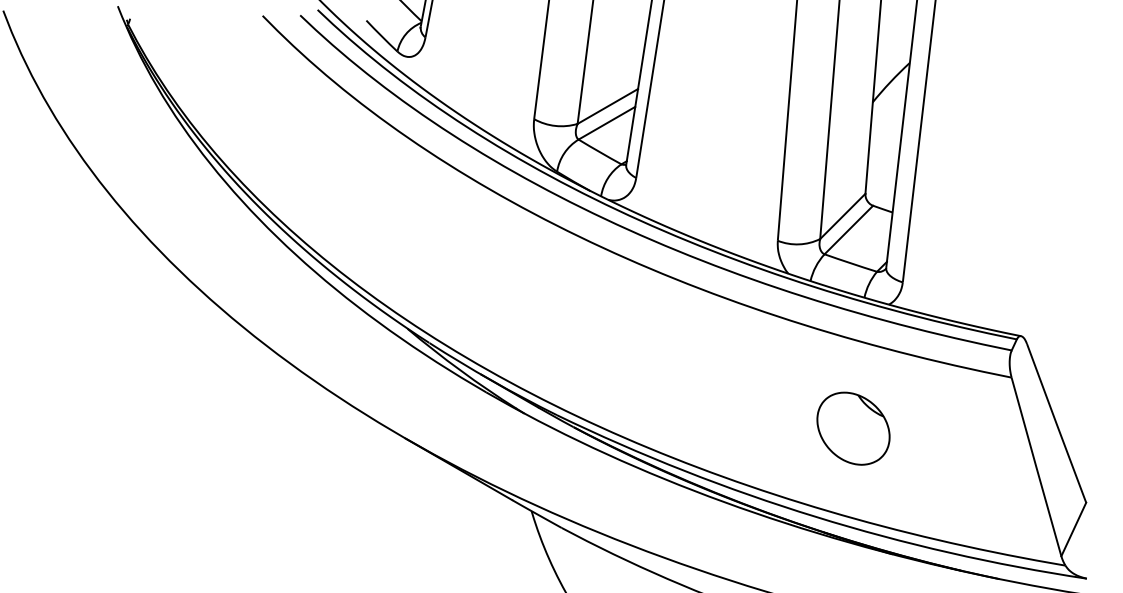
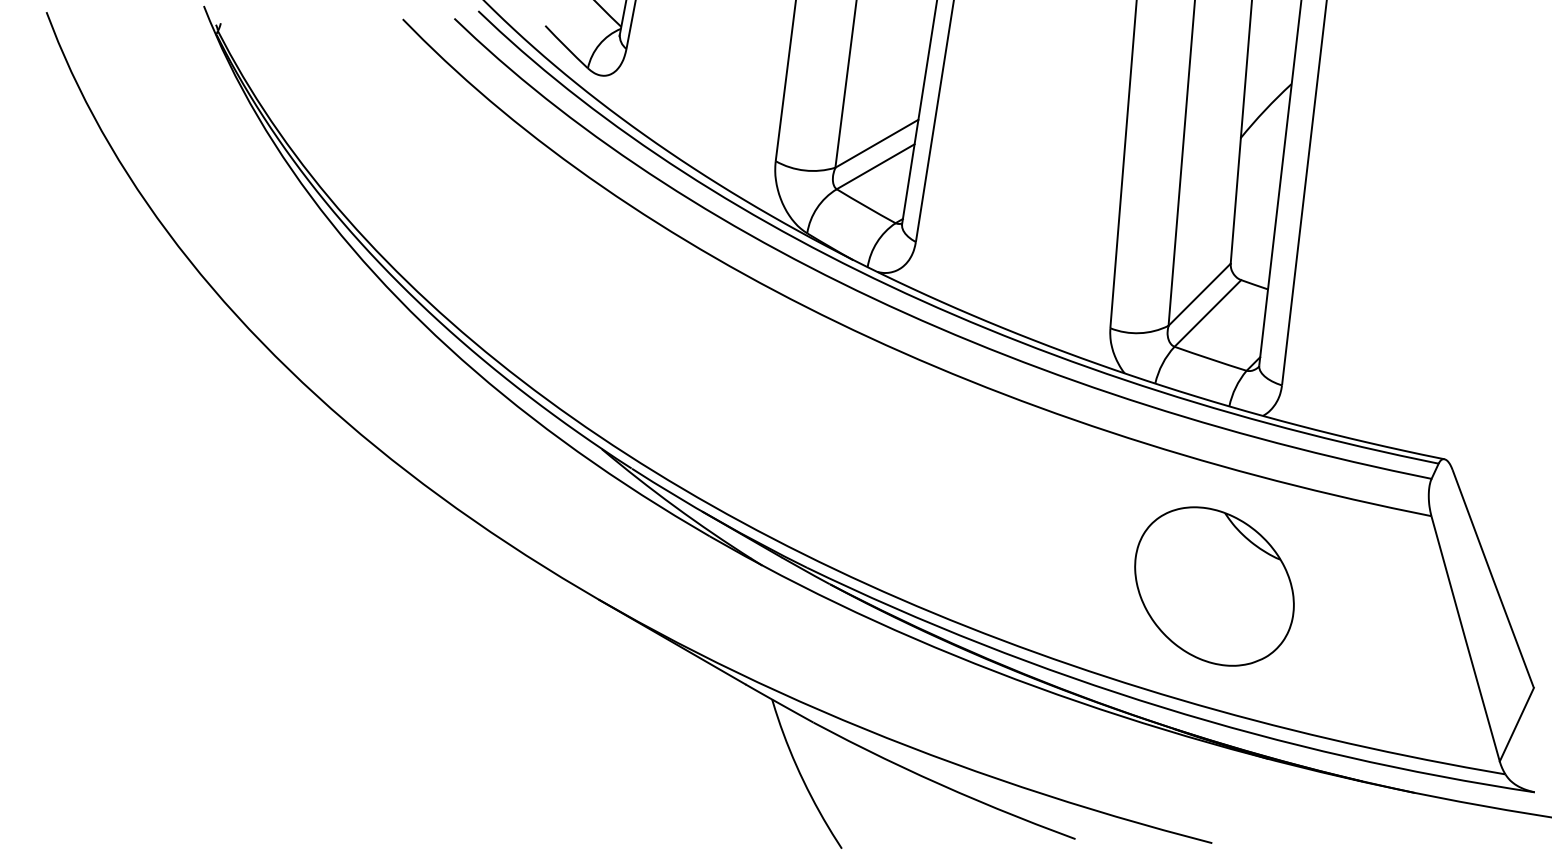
part: (852, 428) -> (1213, 585), size x1.6

